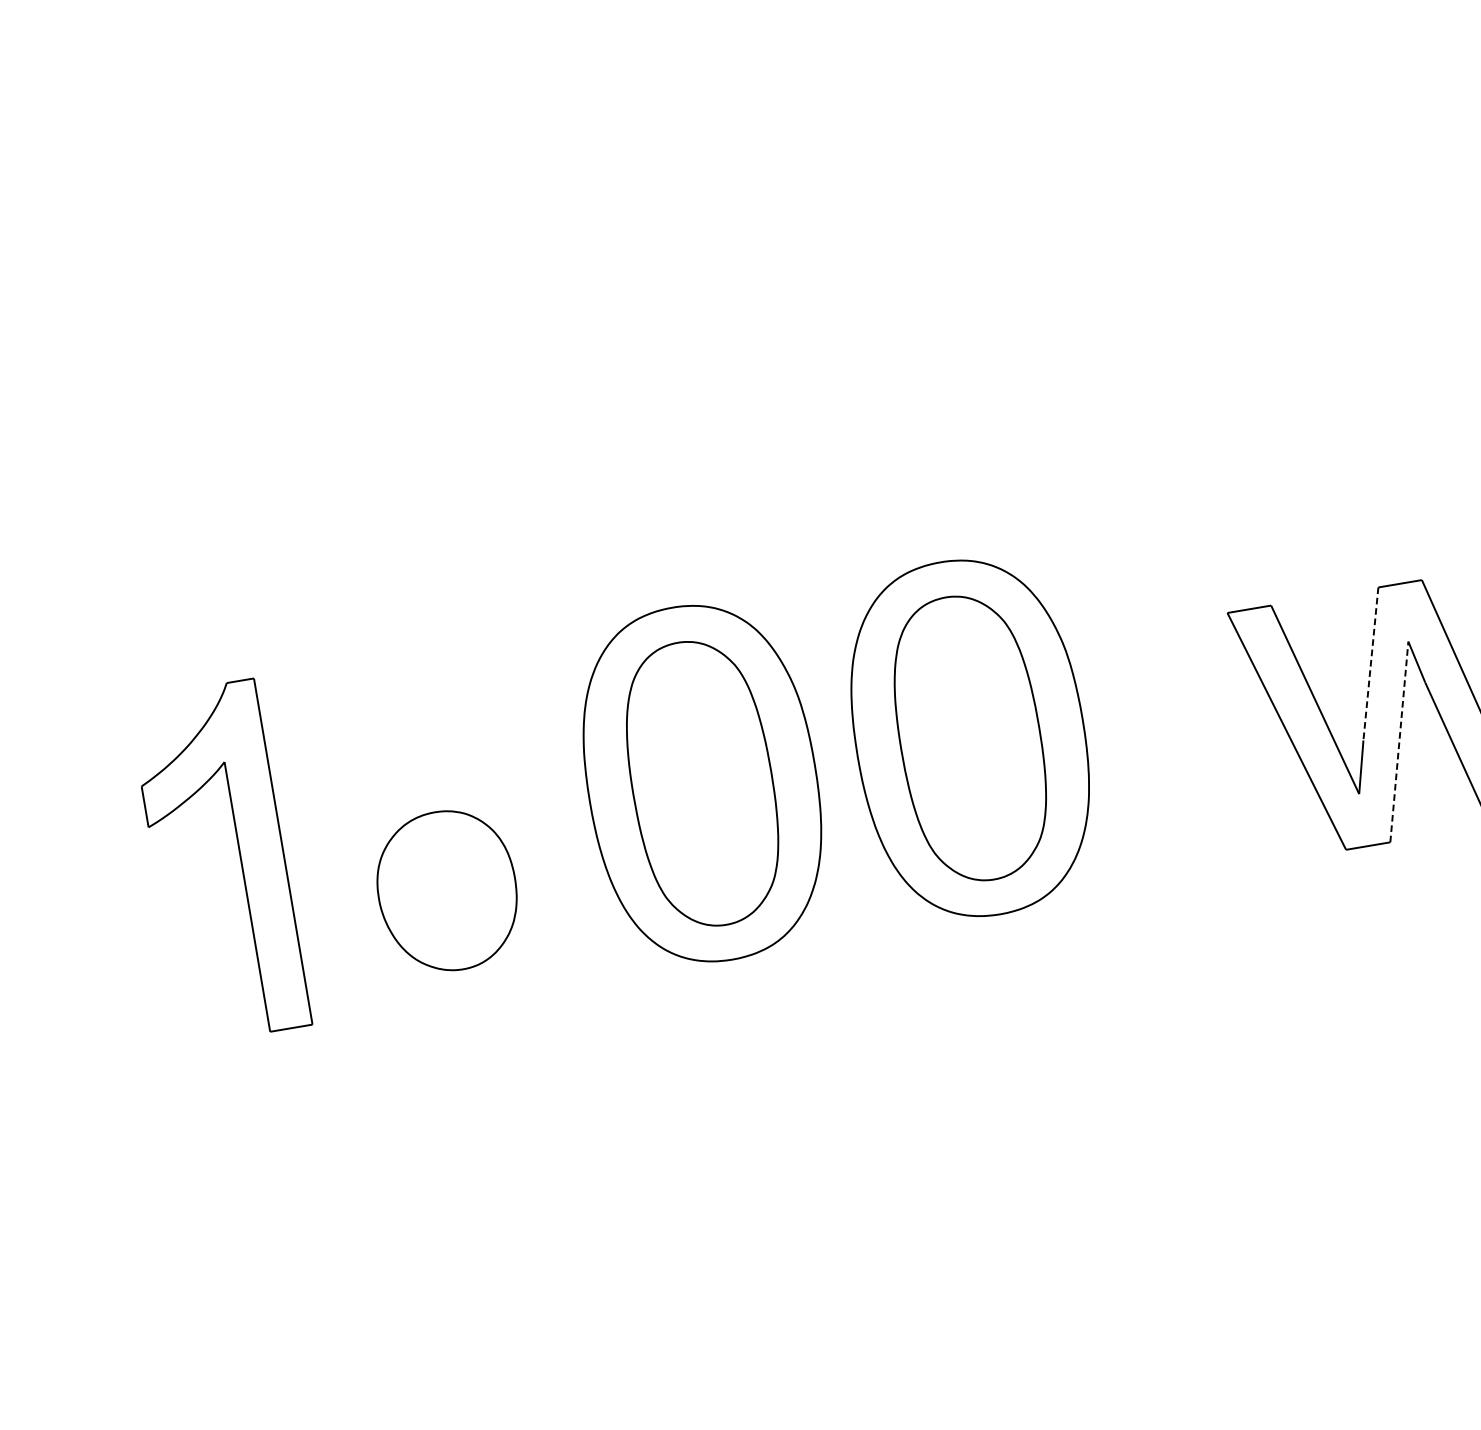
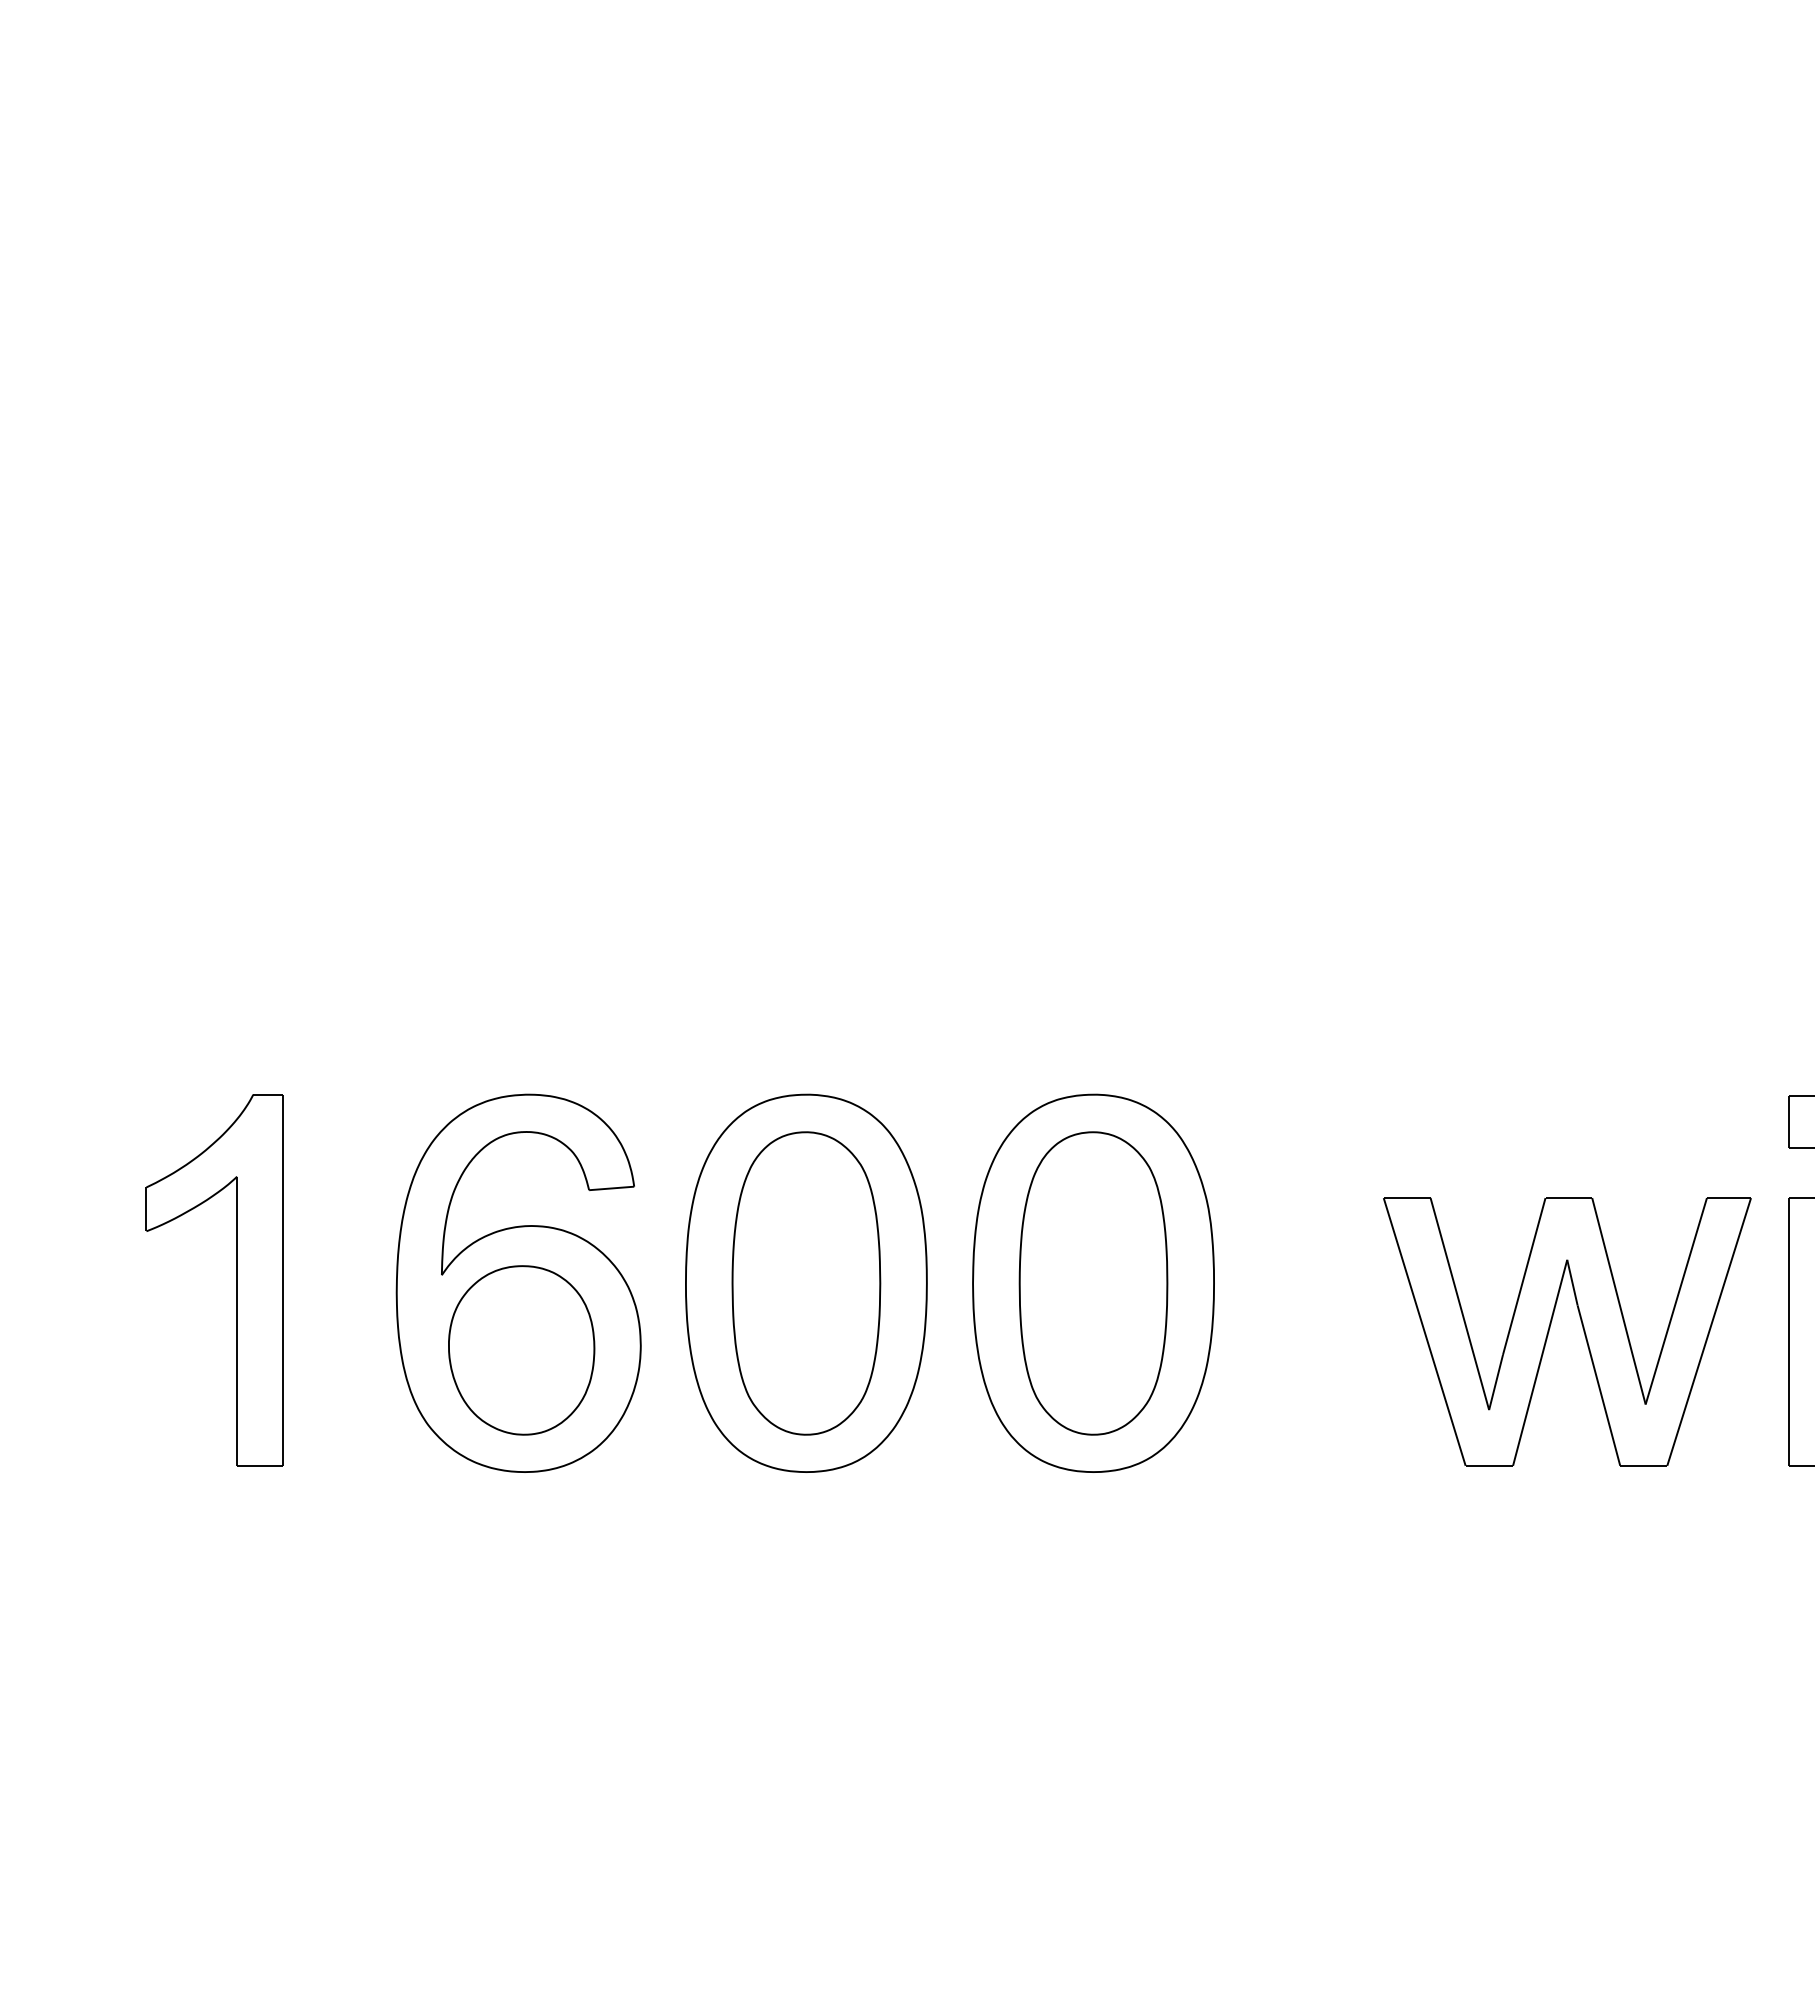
line: (1371, 663) -> (1524, 1276), dashed -> solid
line: (1399, 741) -> (1540, 1362), dashed -> solid
part: (433, 828) -> (518, 1282), added
part: (240, 859) -> (236, 1280), moved

